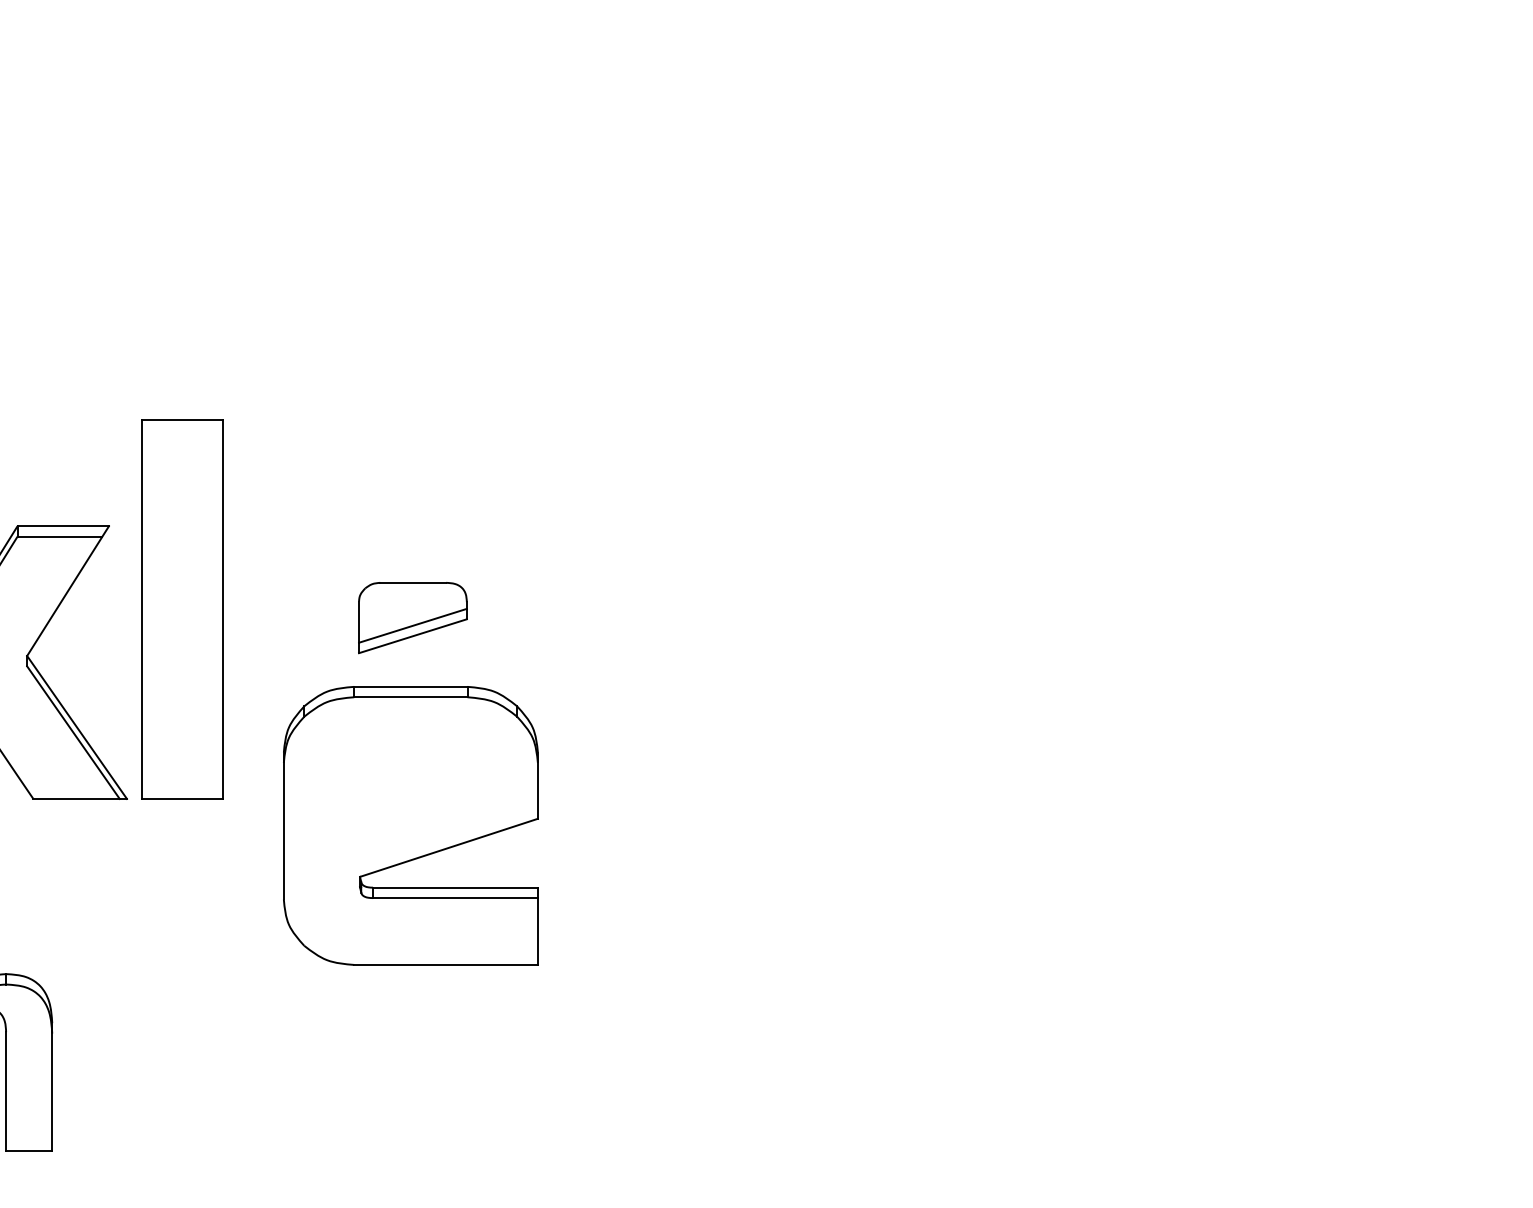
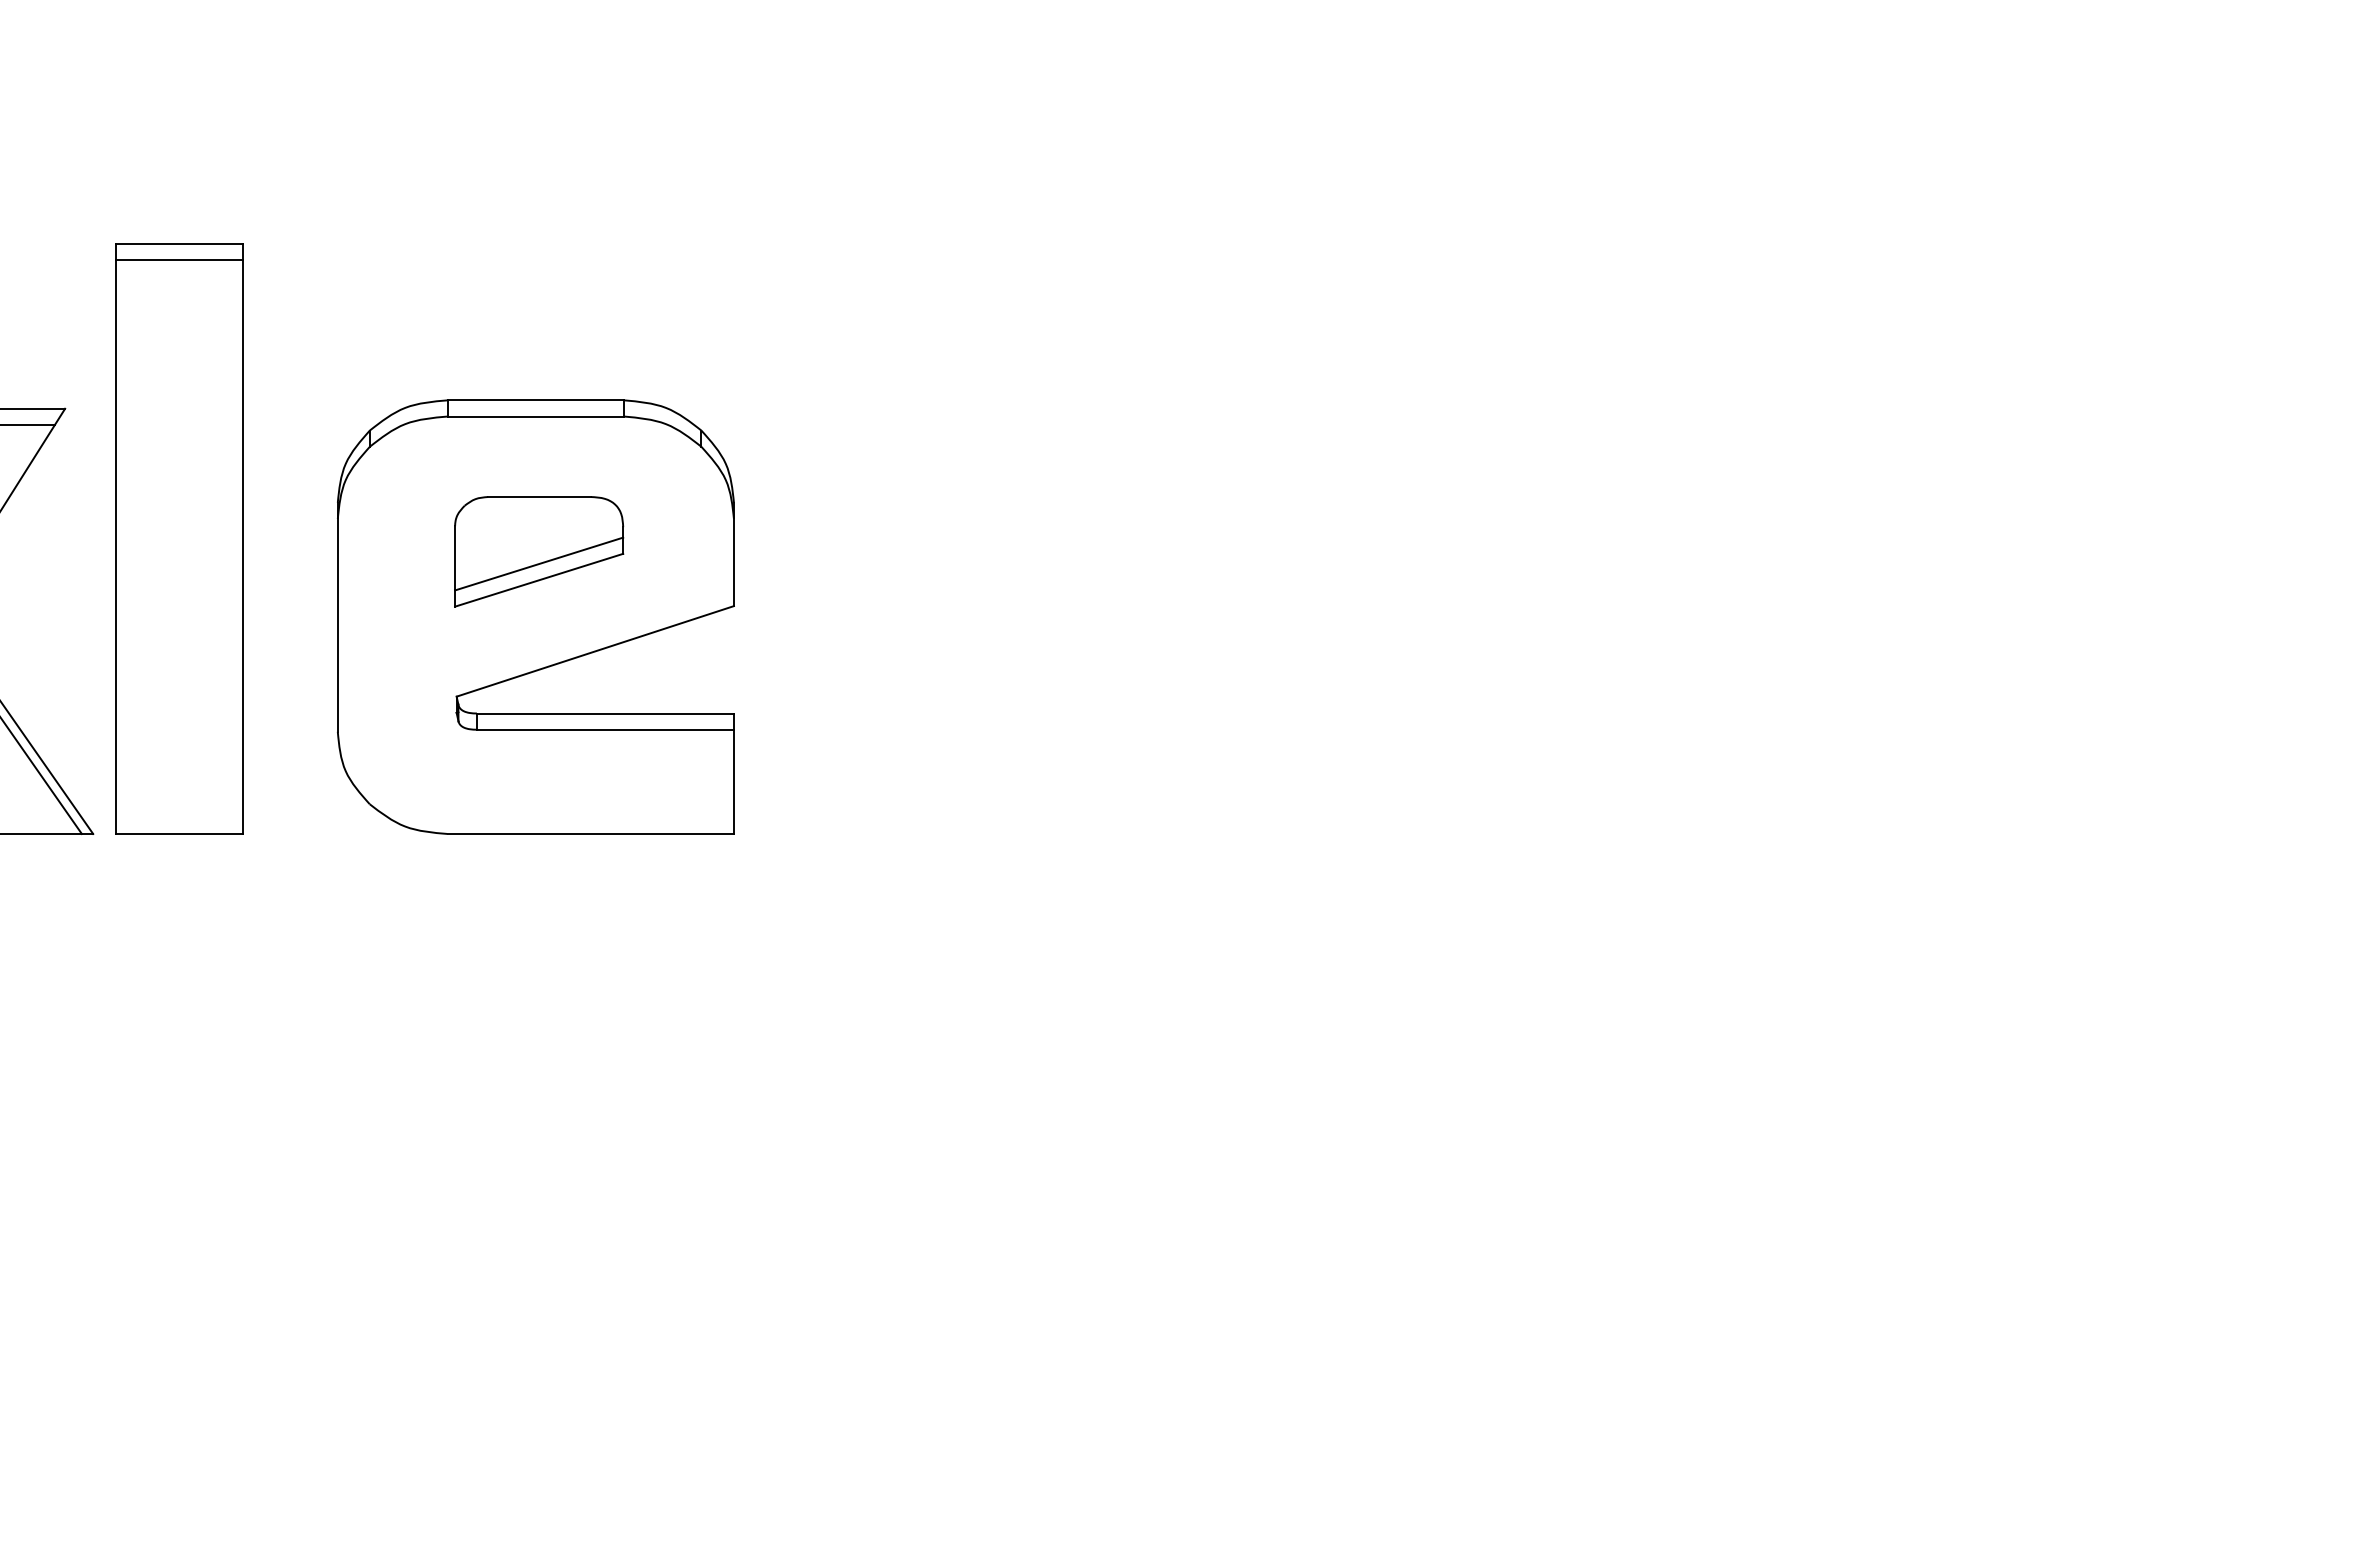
line: (182, 430) -> (179, 259), added
part: (410, 825) -> (535, 616), moved

